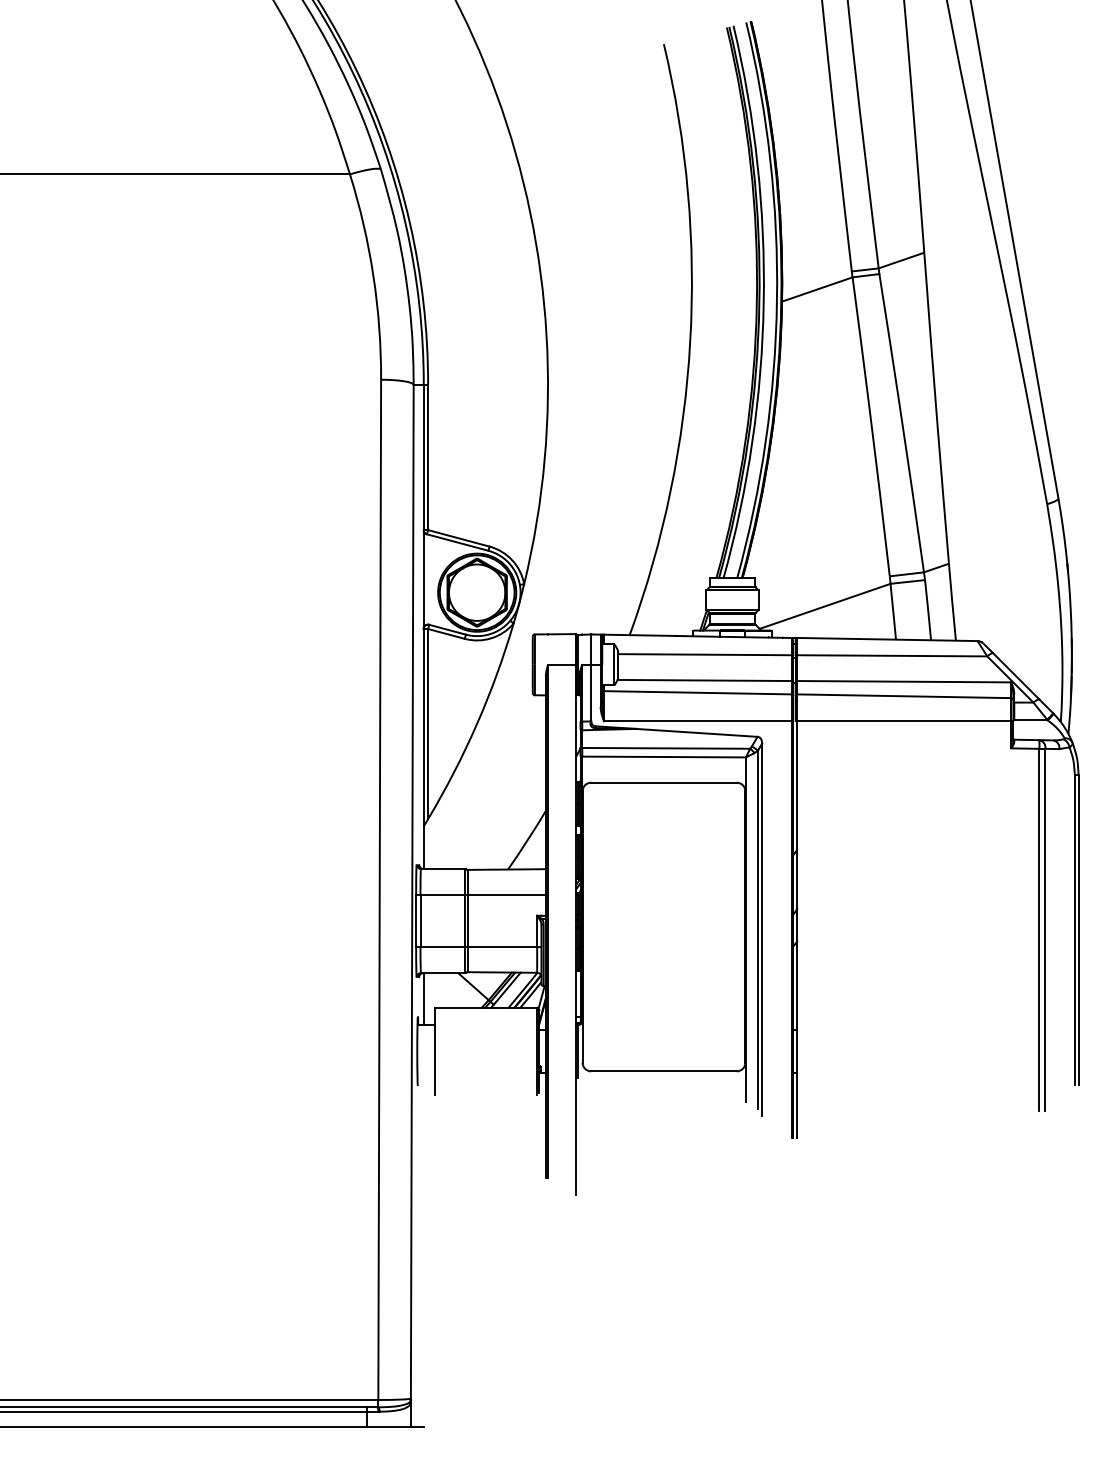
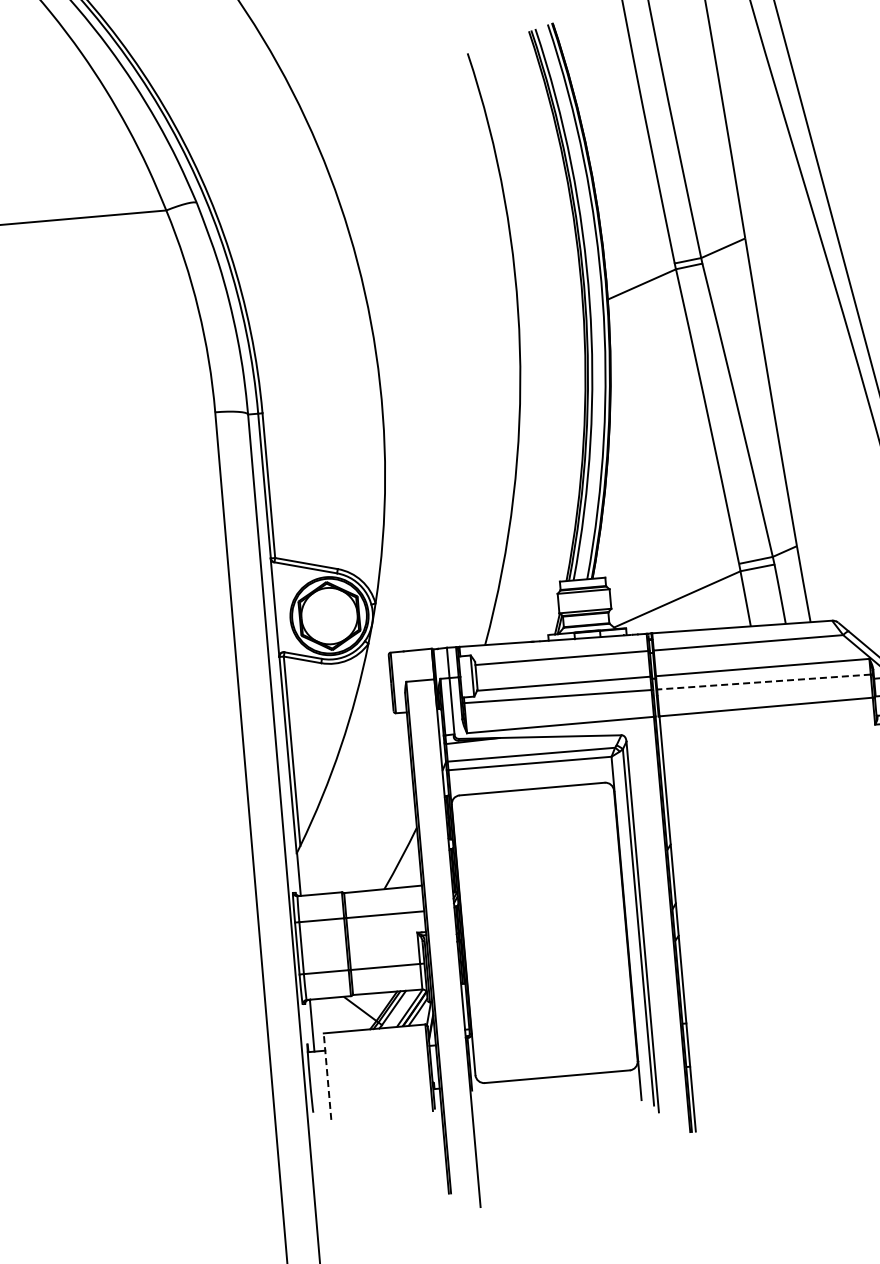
line: (903, 696) -> (763, 682), solid -> dashed
line: (435, 1050) -> (327, 1075), solid -> dashed

